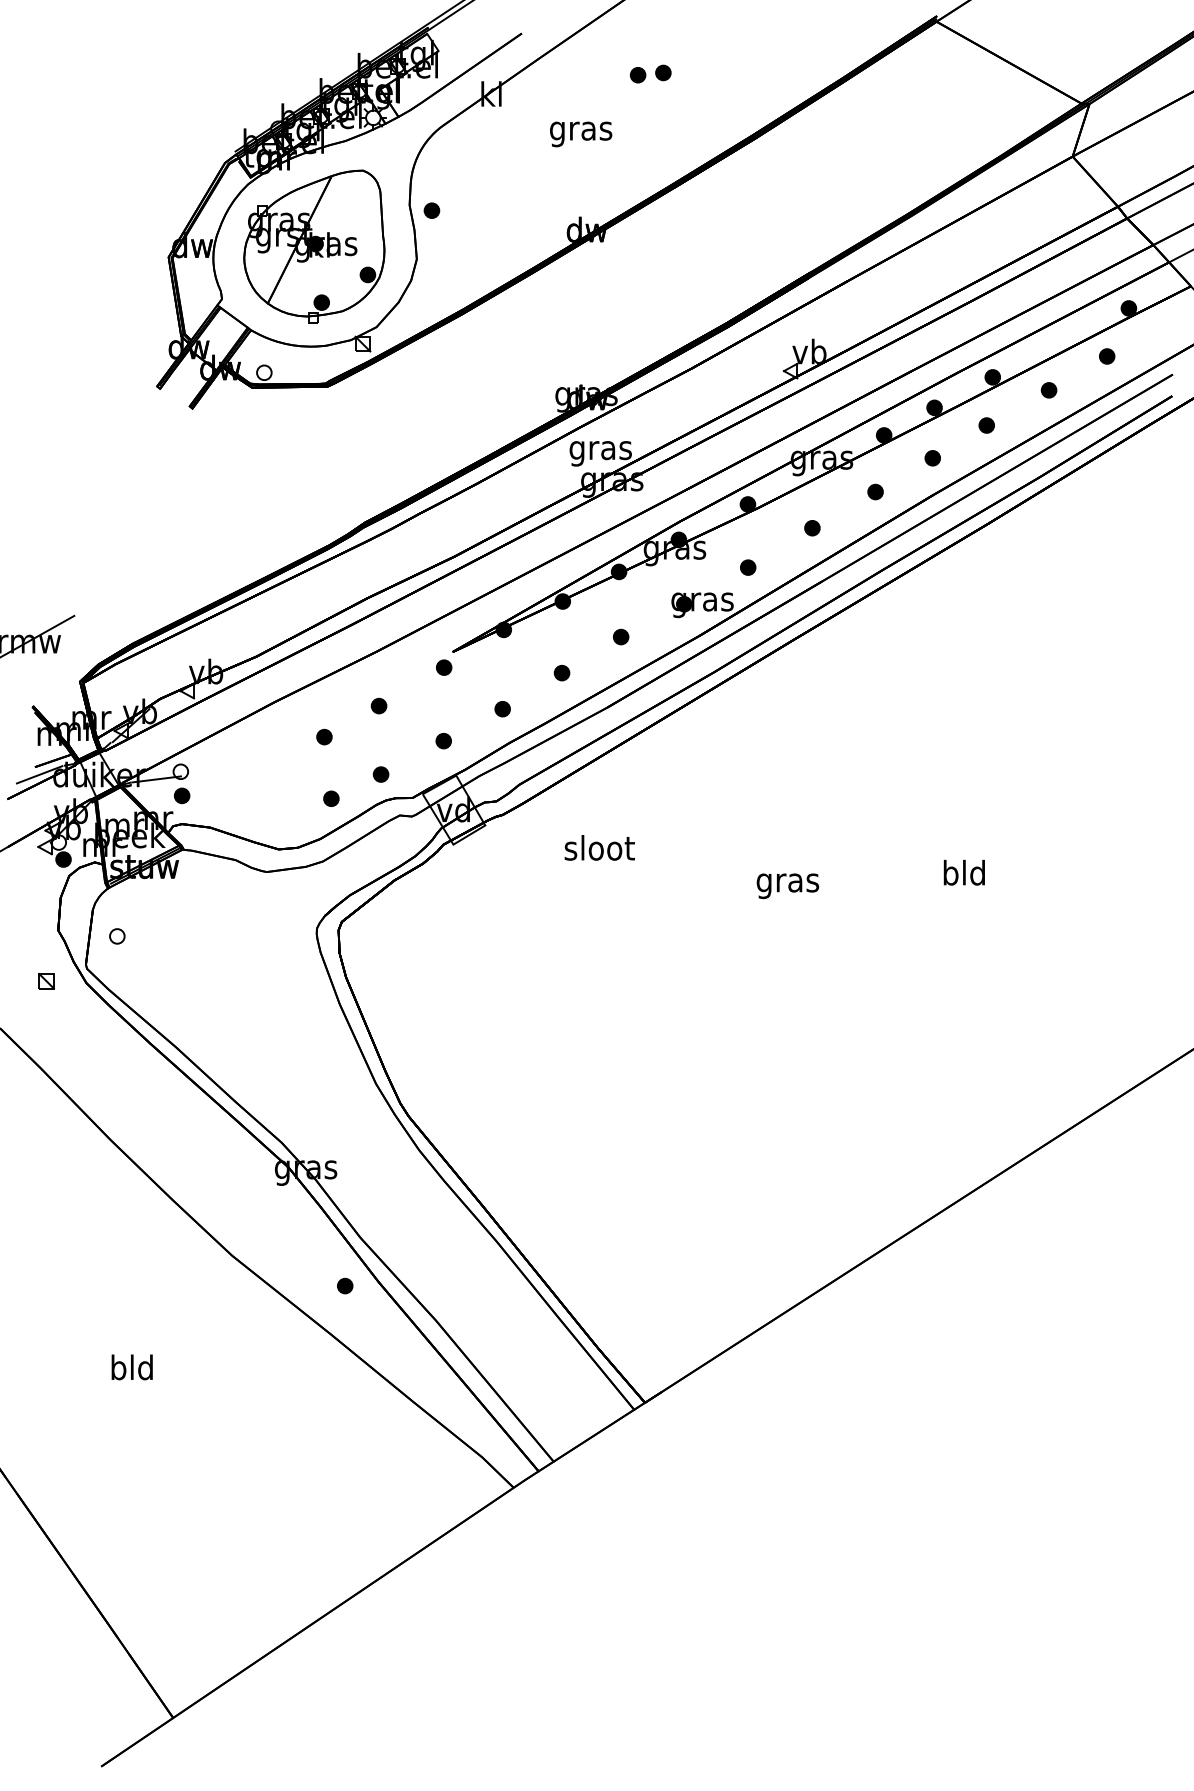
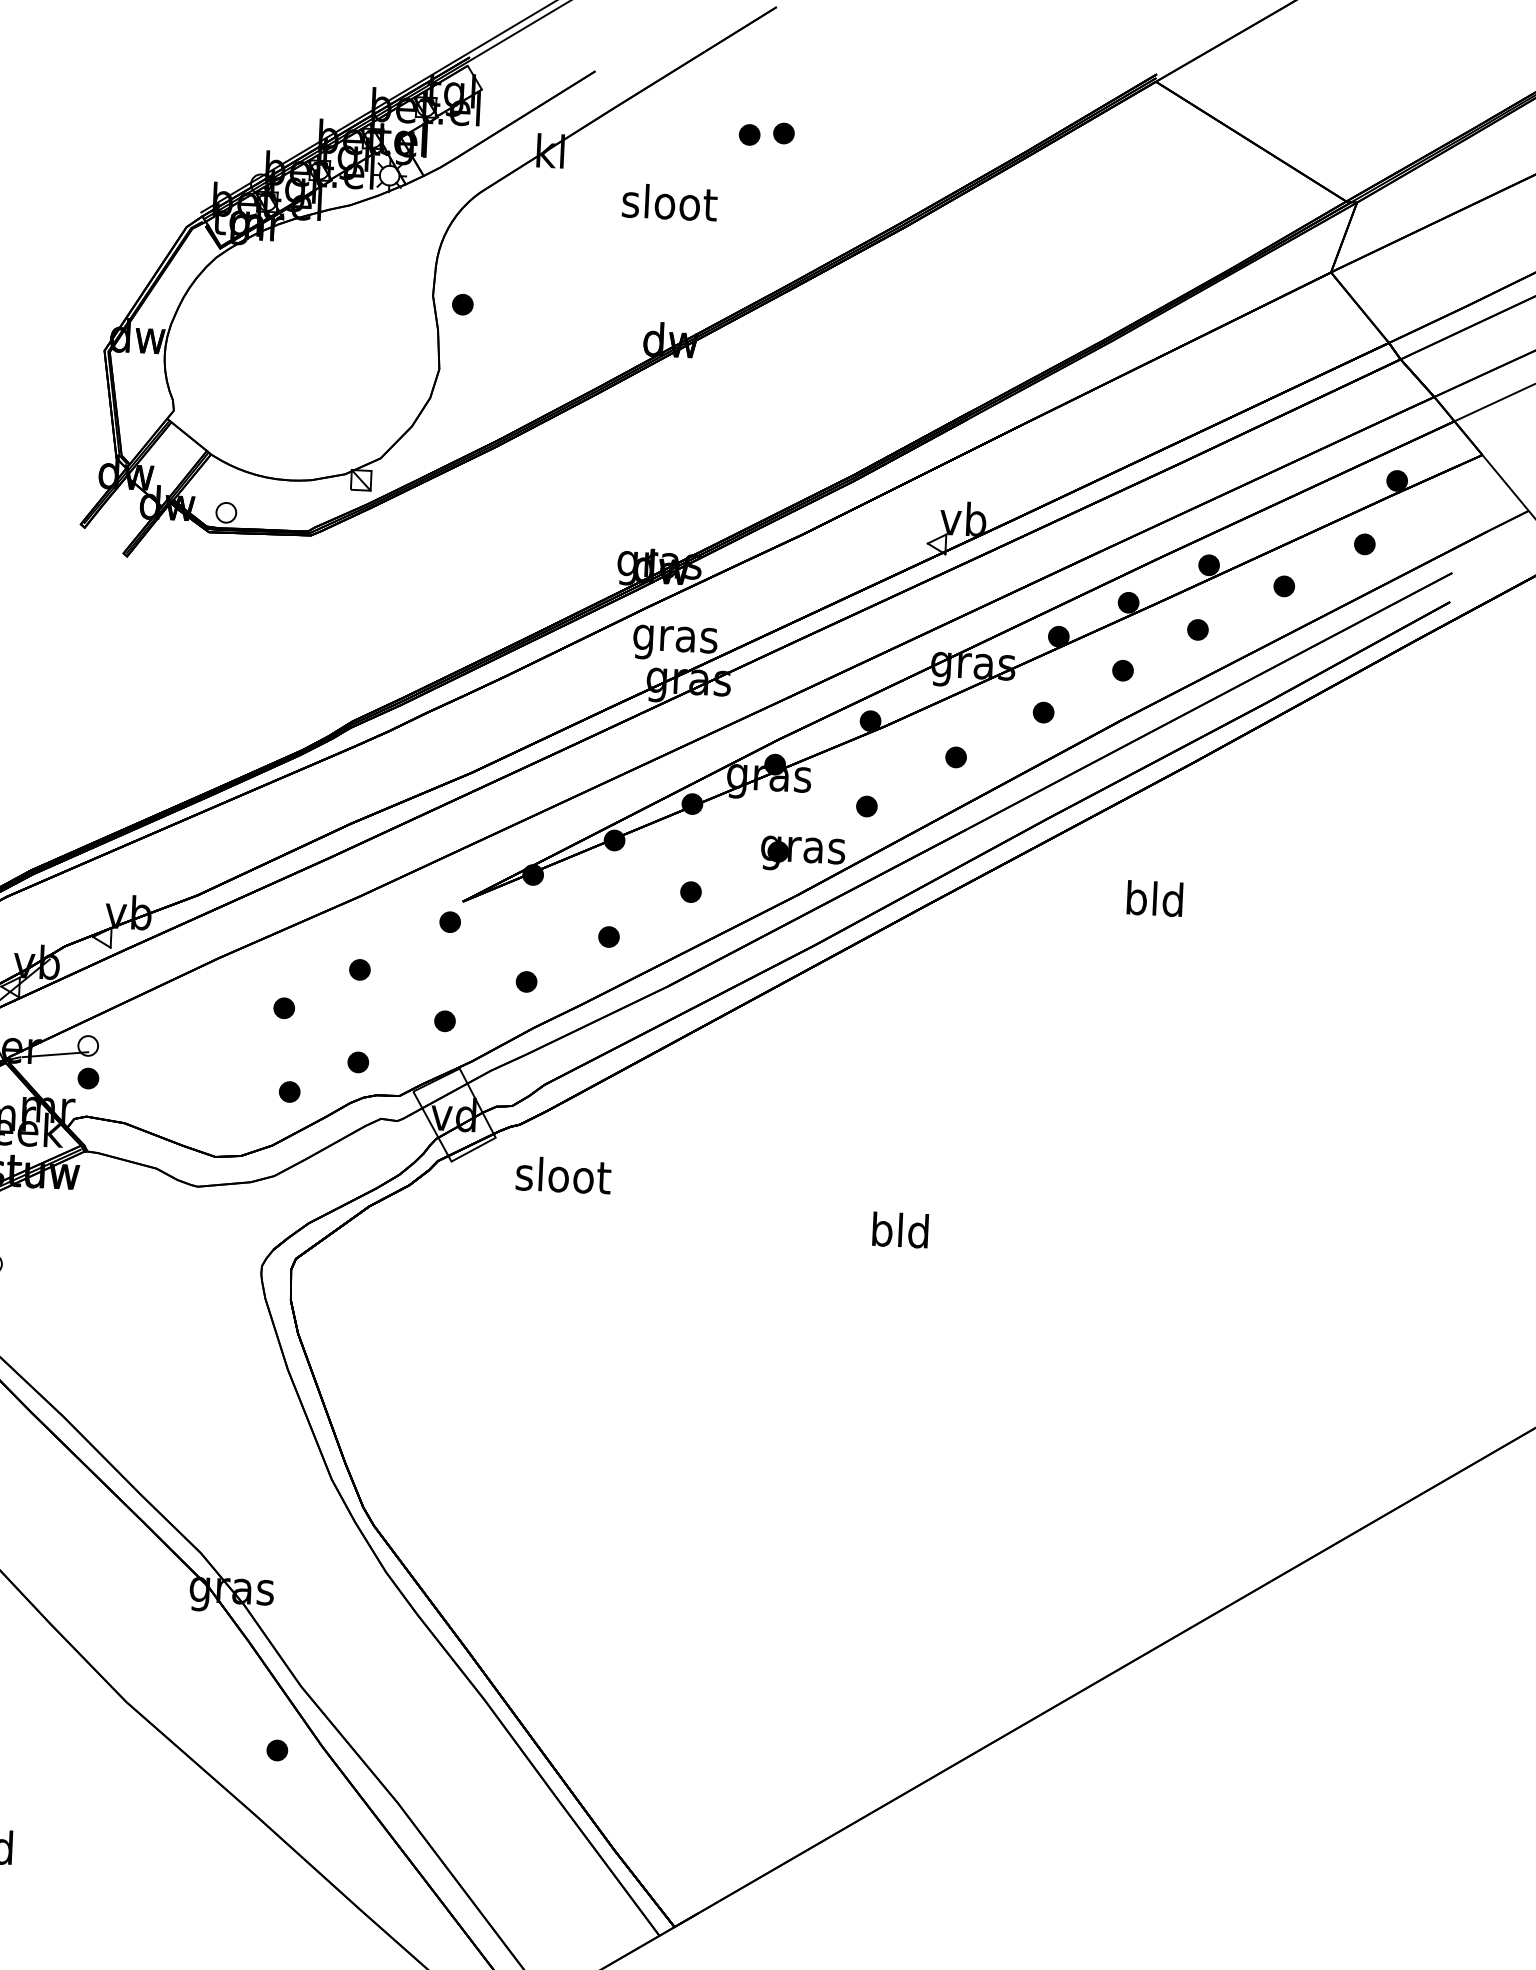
text: (581, 131) -> (669, 207), gras -> sloot
part: (314, 246) -> (302, 345), removed
text: (599, 847) -> (563, 1174), moved
text: (963, 872) -> (1153, 898), moved
text: (787, 882) -> (899, 1233), gras -> bld

